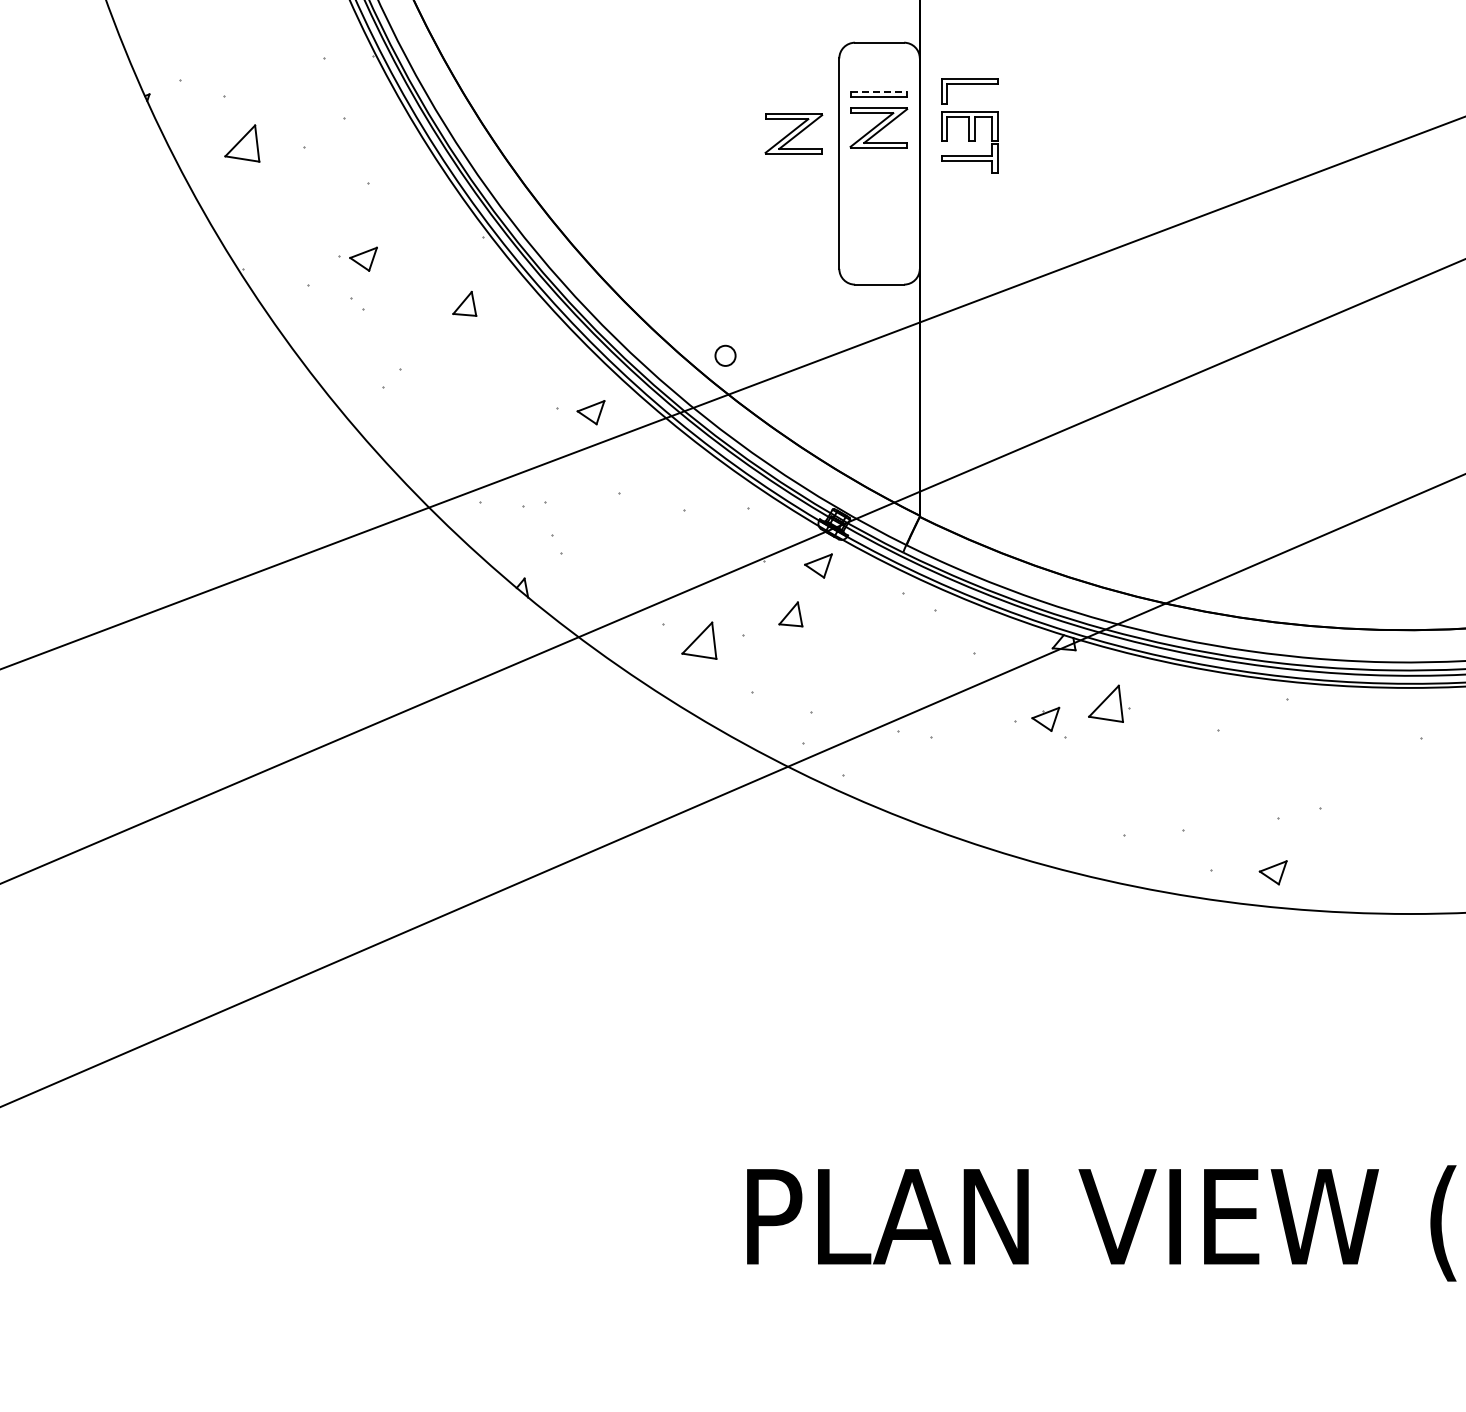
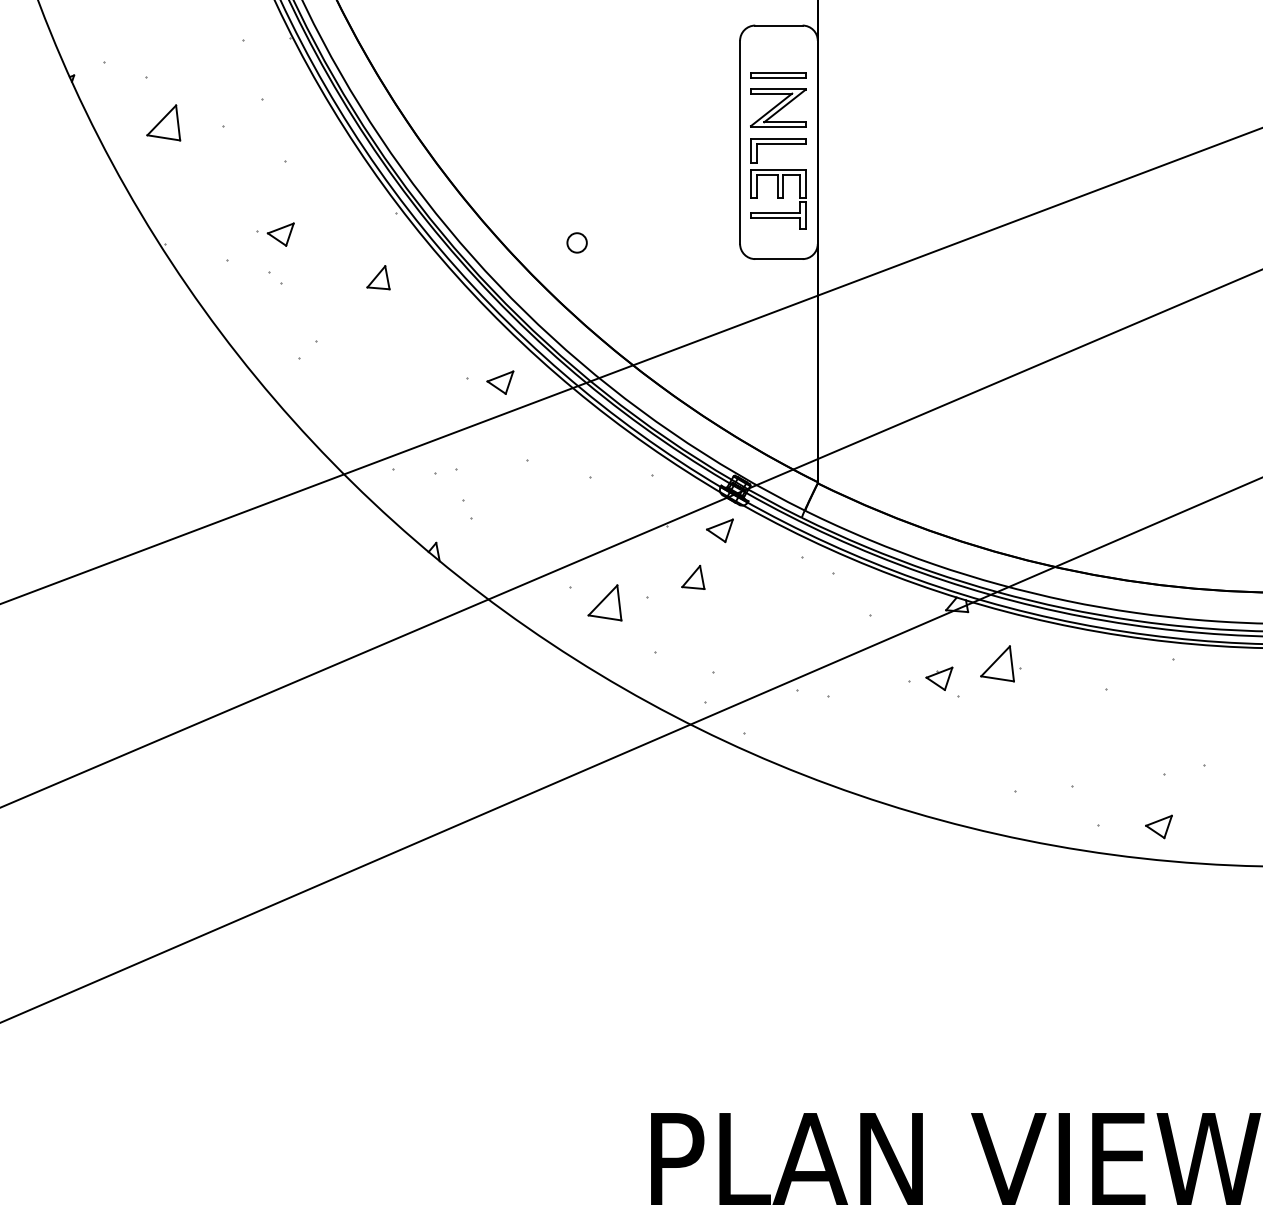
line: (879, 92) -> (778, 73), dashed -> solid
part: (969, 125) -> (777, 183), moved
part: (793, 133) -> (695, 113), removed
circle: (725, 355) -> (577, 242), moved

